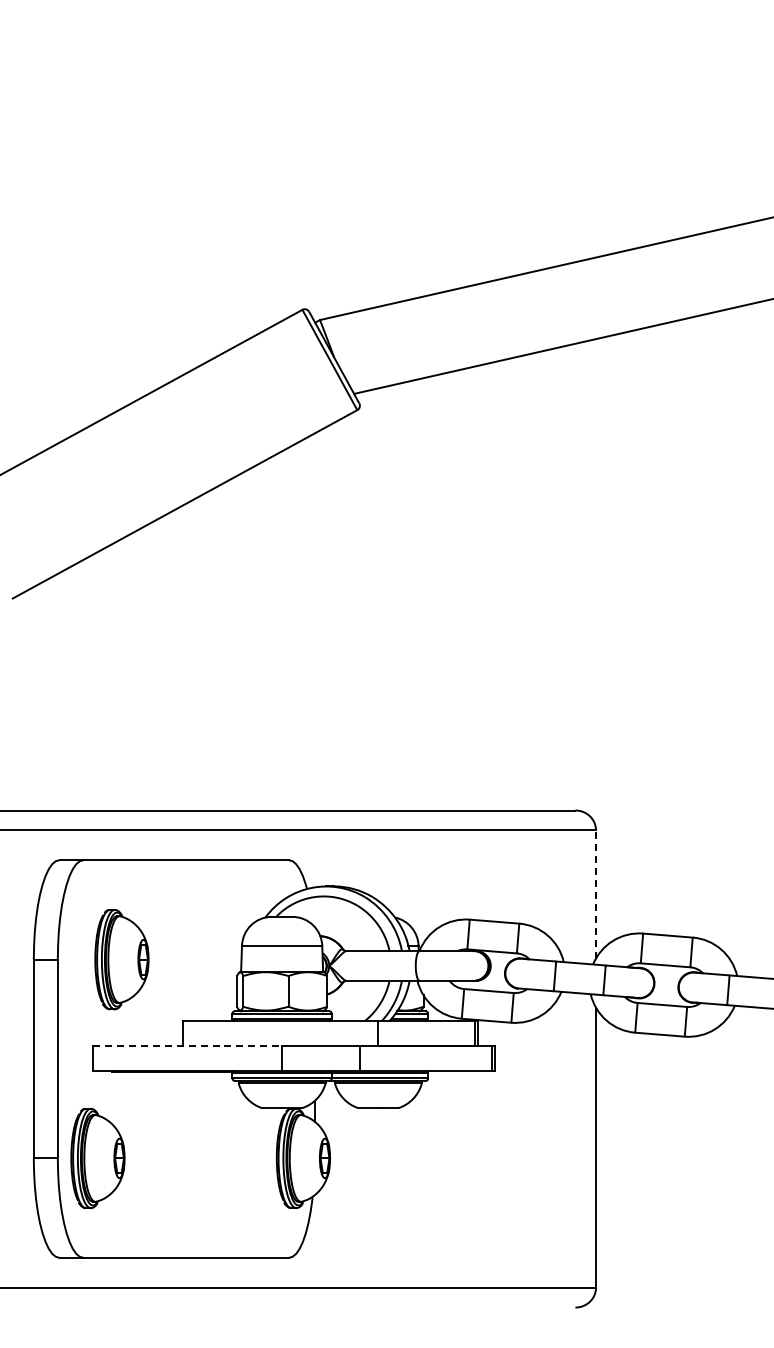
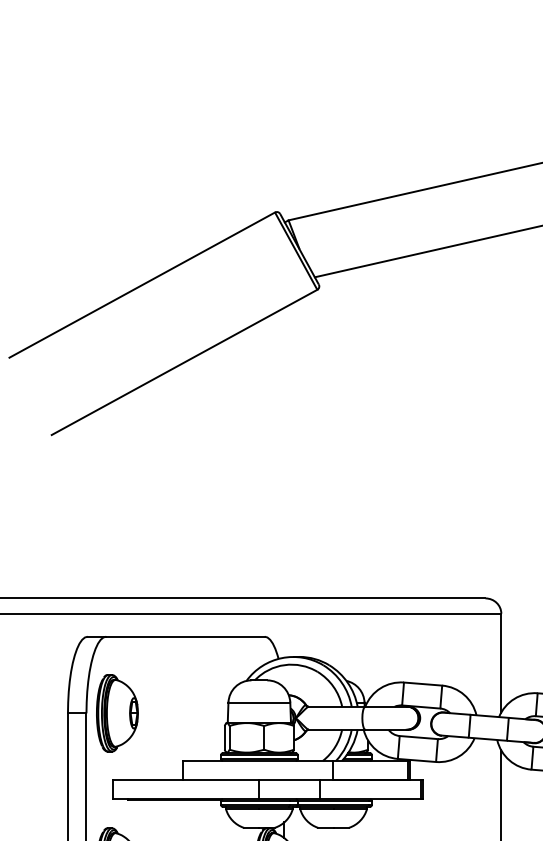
line: (596, 893) -> (501, 662), dashed -> solid
part: (121, 959) -> (117, 713), moved
line: (187, 1046) -> (186, 780), dashed -> solid

